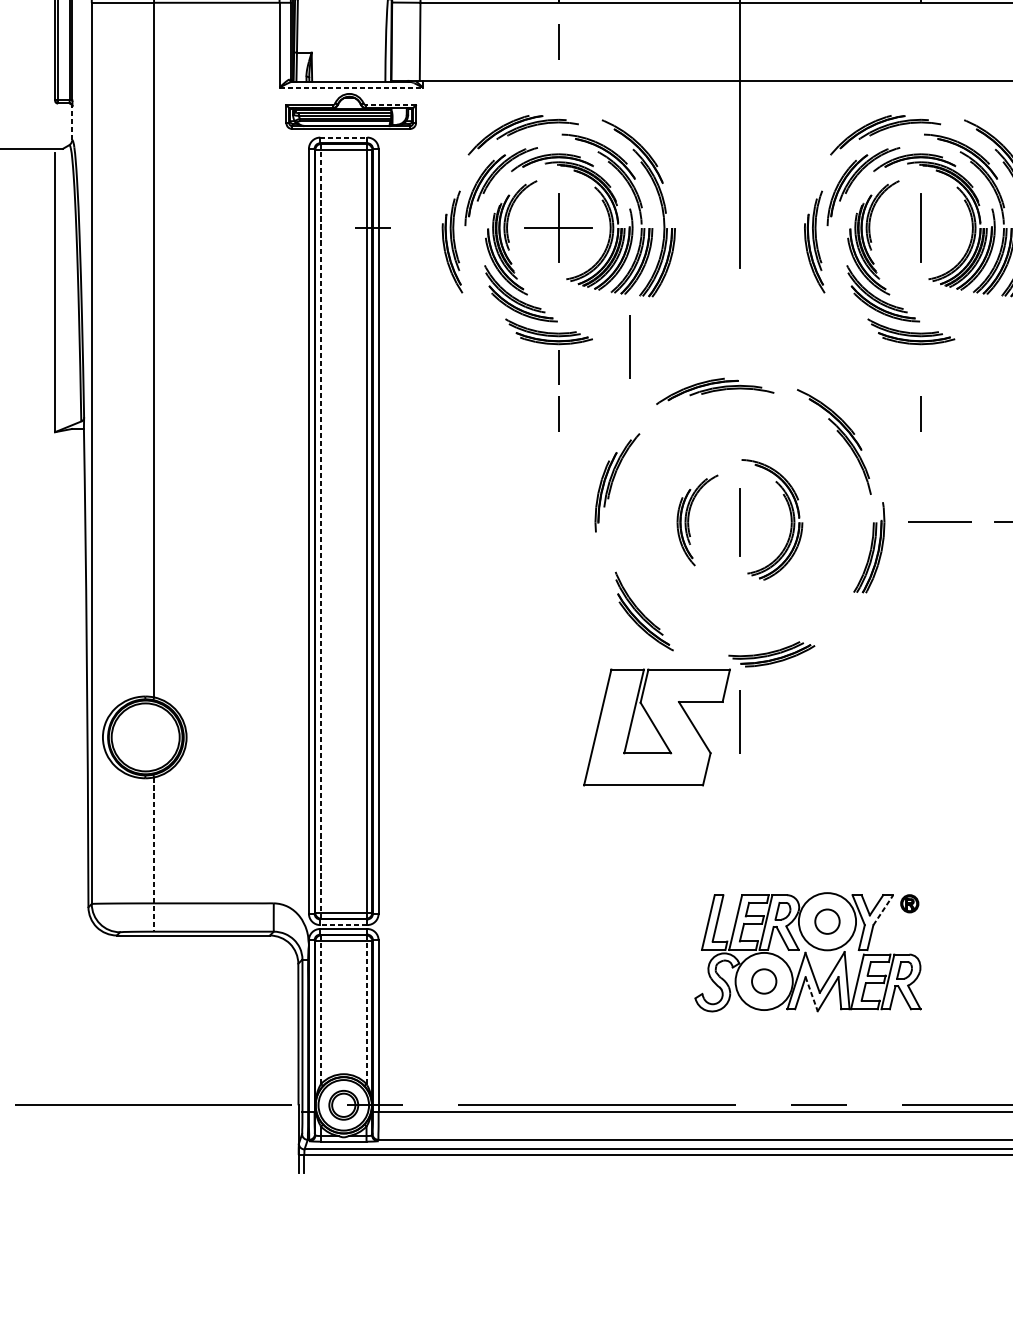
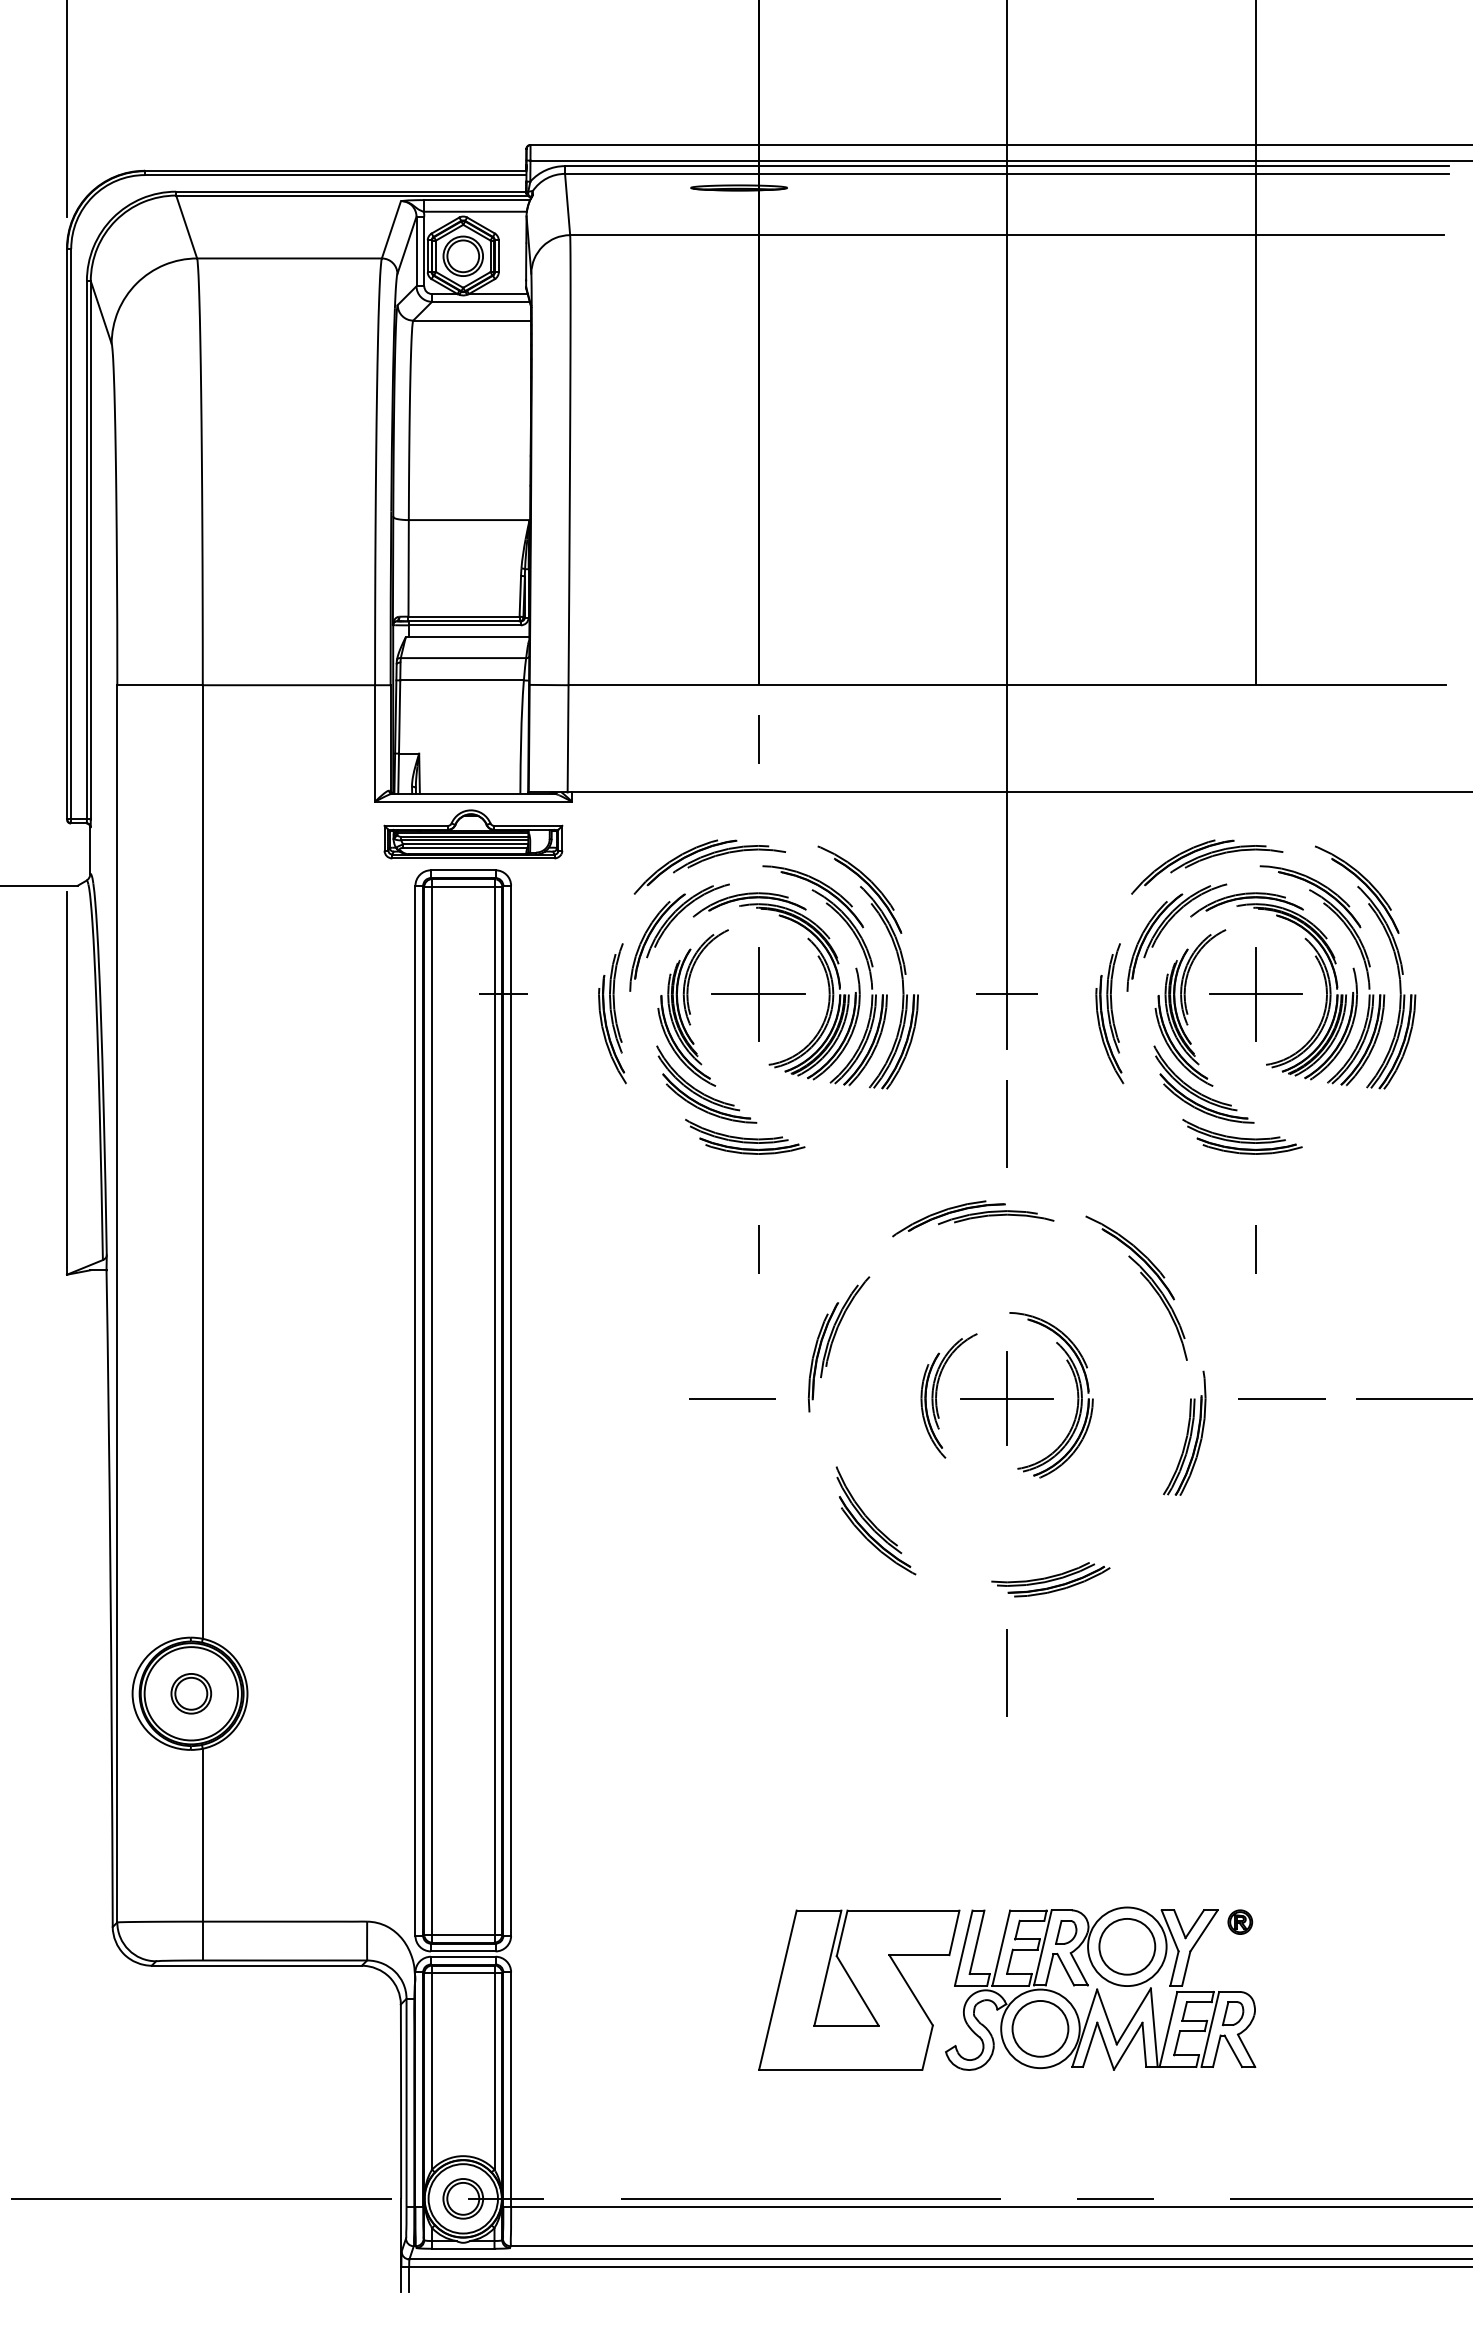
line: (351, 87) -> (474, 801), dashed -> solid
line: (390, 104) -> (527, 825), dashed -> solid
line: (72, 123) -> (90, 850), dashed -> solid
line: (343, 137) -> (463, 870), dashed -> solid
line: (740, 228) -> (1007, 994), added
line: (920, 228) -> (1255, 994), added
line: (629, 346) -> (1006, 1123), moved
line: (558, 367) -> (758, 1185), removed
line: (539, 522) -> (732, 1398), added
line: (740, 522) -> (1007, 1398), added
line: (321, 531) -> (432, 1410), dashed -> solid
part: (657, 727) -> (859, 1989), moved
part: (145, 737) -> (191, 1693), added
line: (153, 854) -> (202, 1854), dashed -> solid
line: (882, 909) -> (1203, 1930), dashed -> solid
circle: (827, 921) -> (1127, 1946), size x1.67
line: (343, 925) -> (462, 1951), dashed -> solid
circle: (764, 981) -> (1040, 2028), size x1.67
line: (811, 994) -> (1105, 2046), dashed -> solid
line: (321, 1009) -> (432, 2067), dashed -> solid
line: (366, 1009) -> (494, 2067), dashed -> solid

